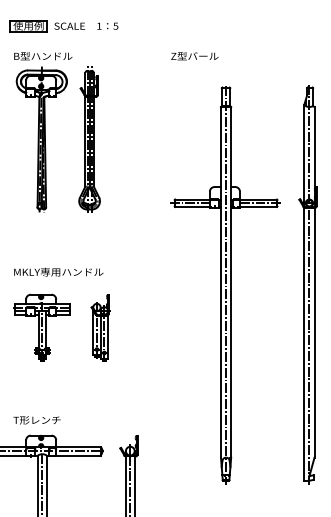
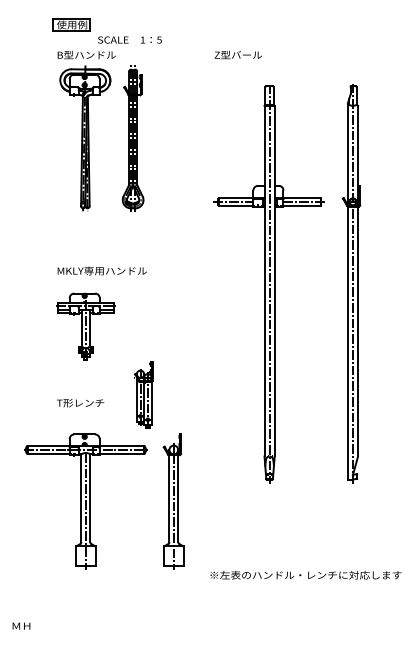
text: (85, 25) -> (129, 39), moved
part: (99, 327) -> (143, 394), moved
text: (36, 420) -> (80, 403), moved

